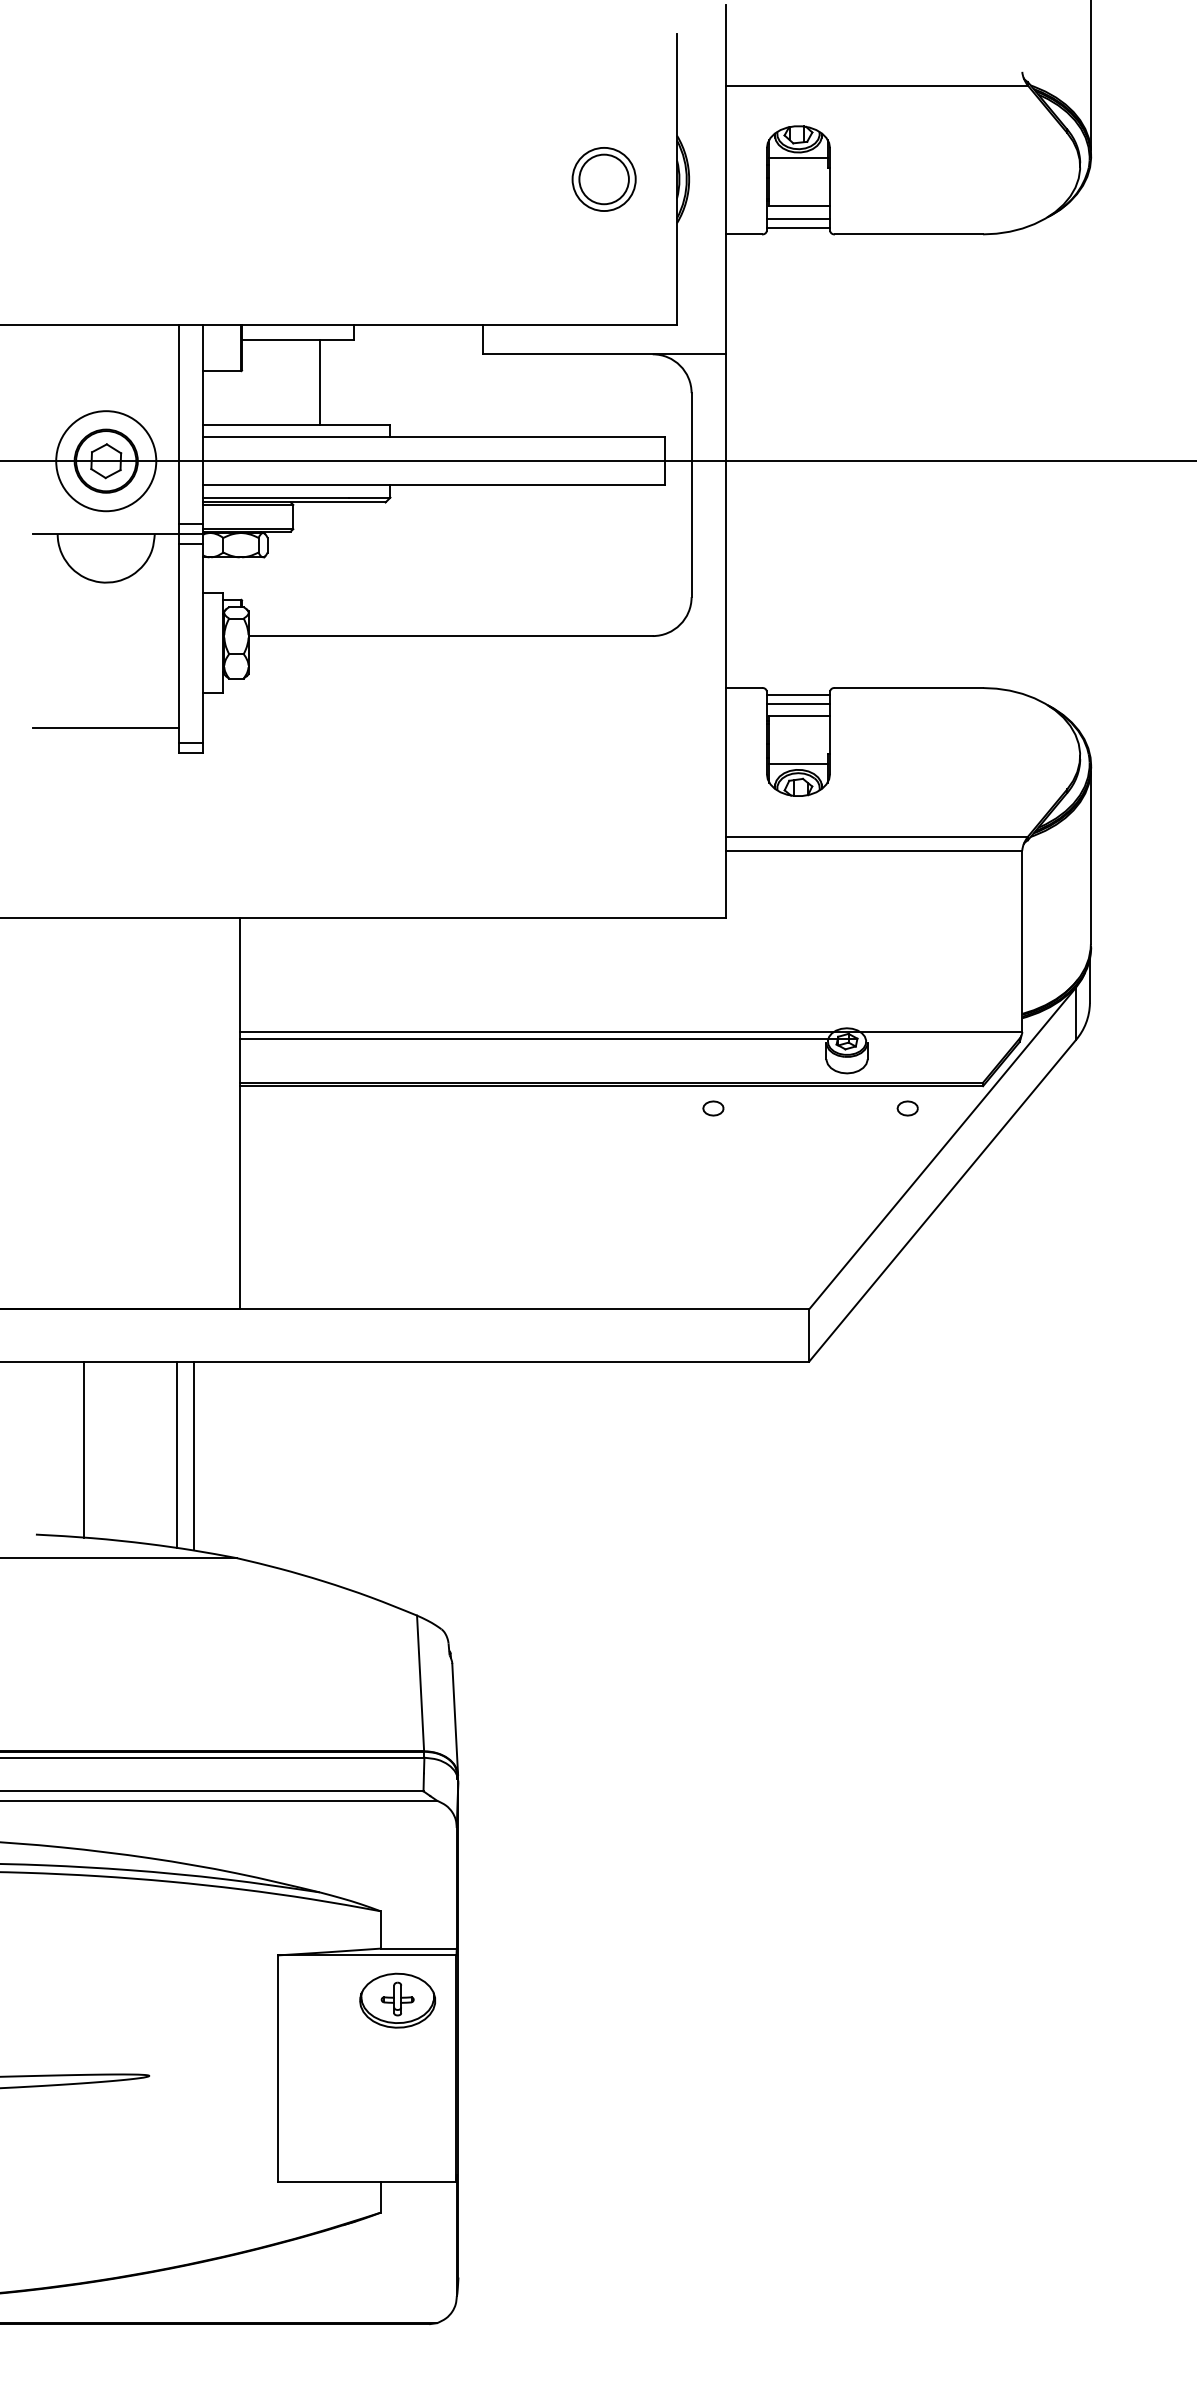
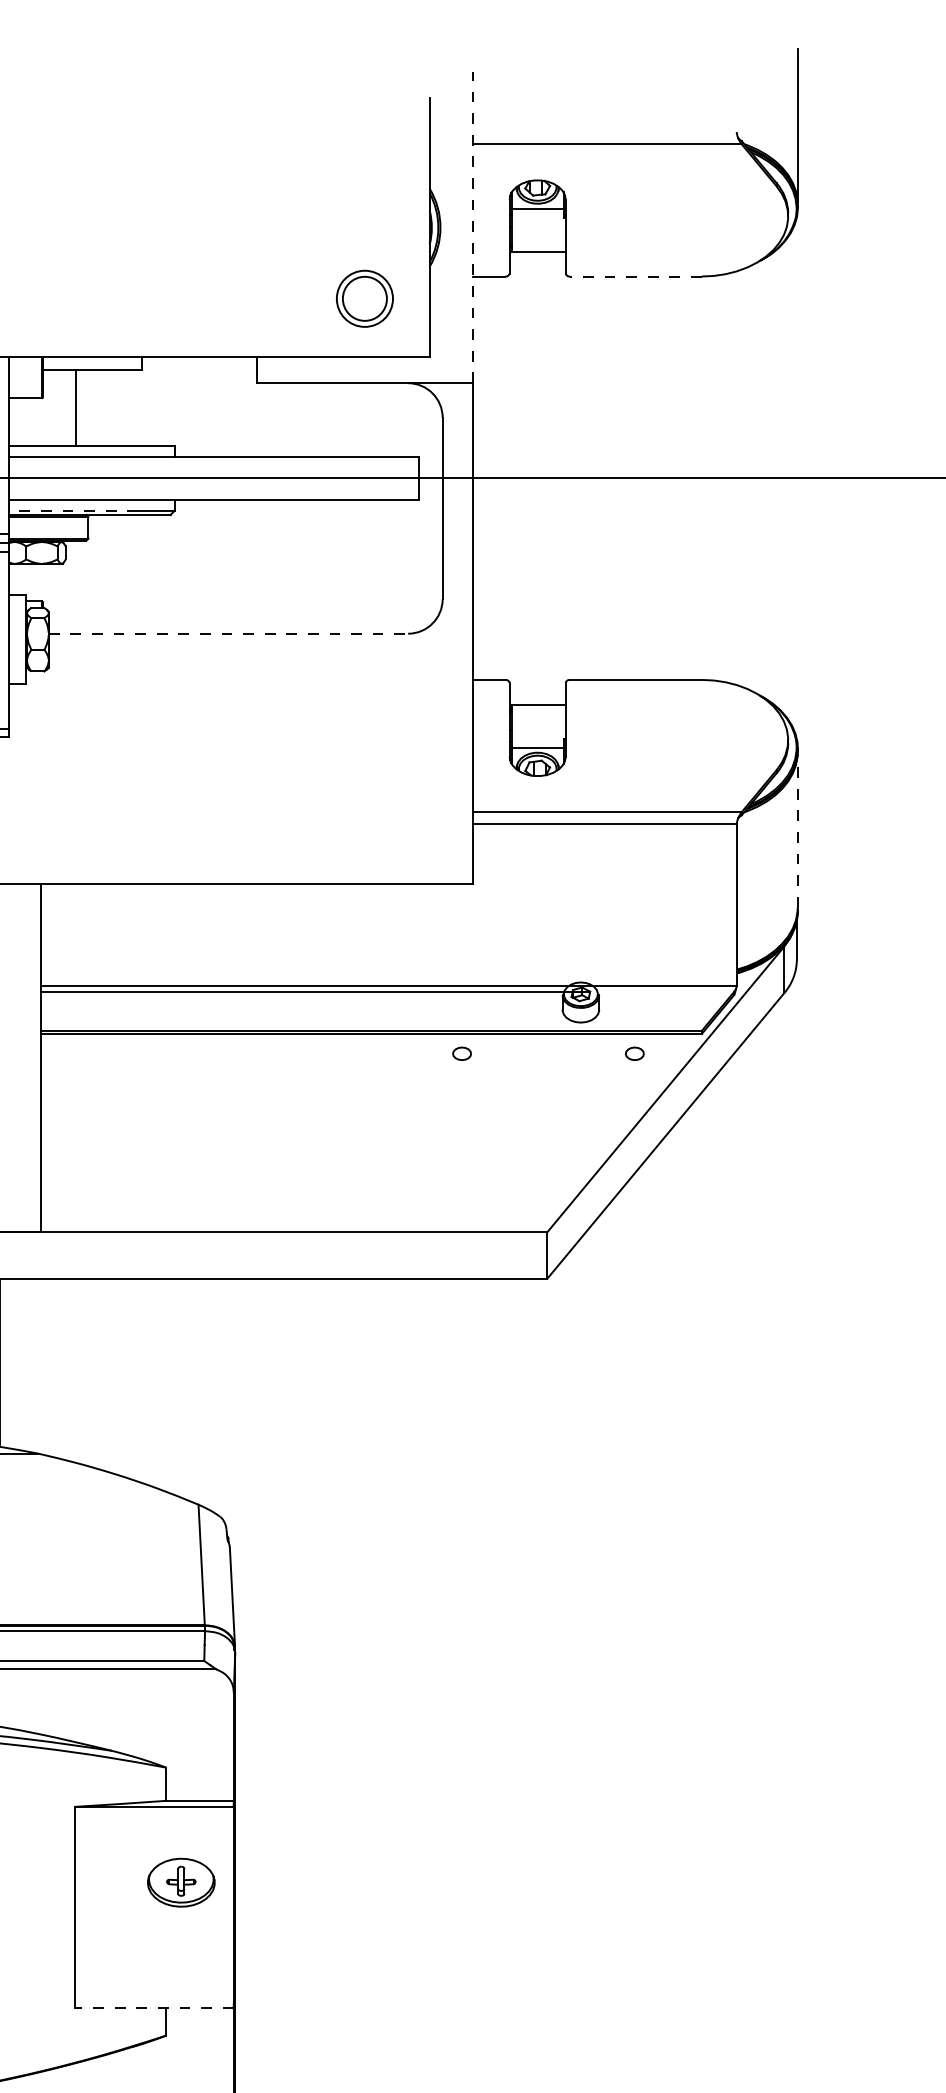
part: (603, 179) -> (364, 298), moved
line: (725, 179) -> (472, 227), solid -> dashed
line: (798, 218) -> (537, 262), removed
line: (798, 227) -> (537, 270), removed
line: (908, 234) -> (635, 276), solid -> dashed
line: (319, 381) -> (75, 407), moved
line: (276, 497) -> (73, 510), solid -> dashed
line: (451, 636) -> (229, 634), solid -> dashed
line: (798, 694) -> (537, 685), removed
line: (798, 703) -> (537, 693), removed
line: (1090, 857) -> (797, 830), solid -> dashed
part: (397, 2000) -> (181, 1882), moved
line: (366, 2182) -> (153, 2008), solid -> dashed

